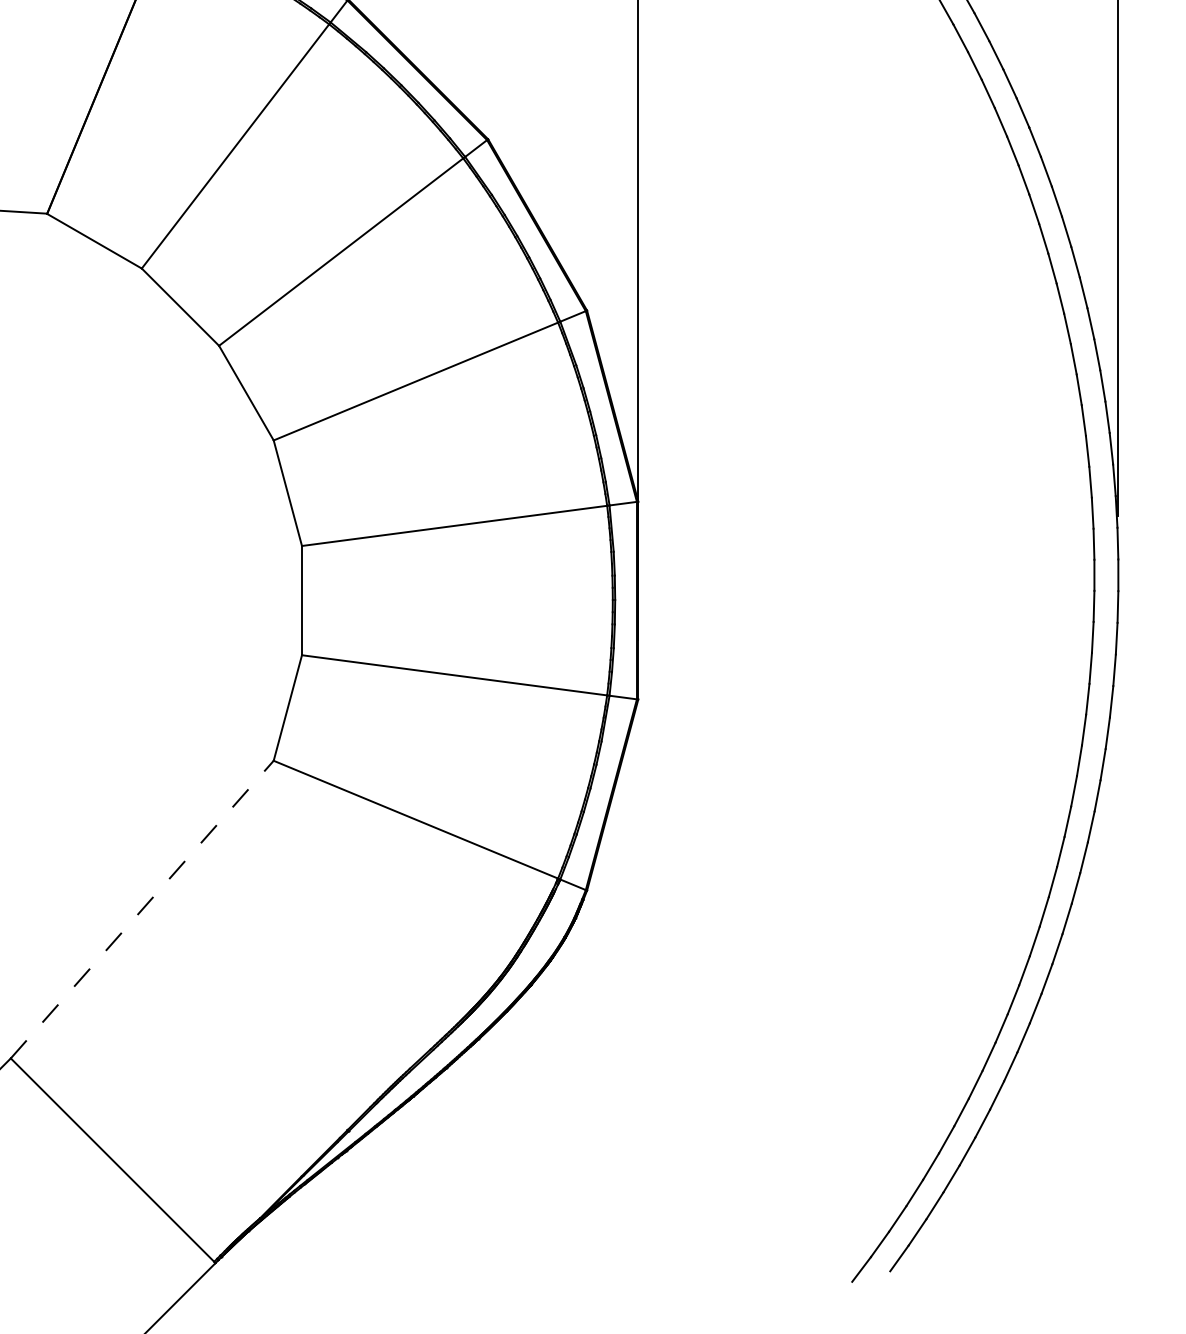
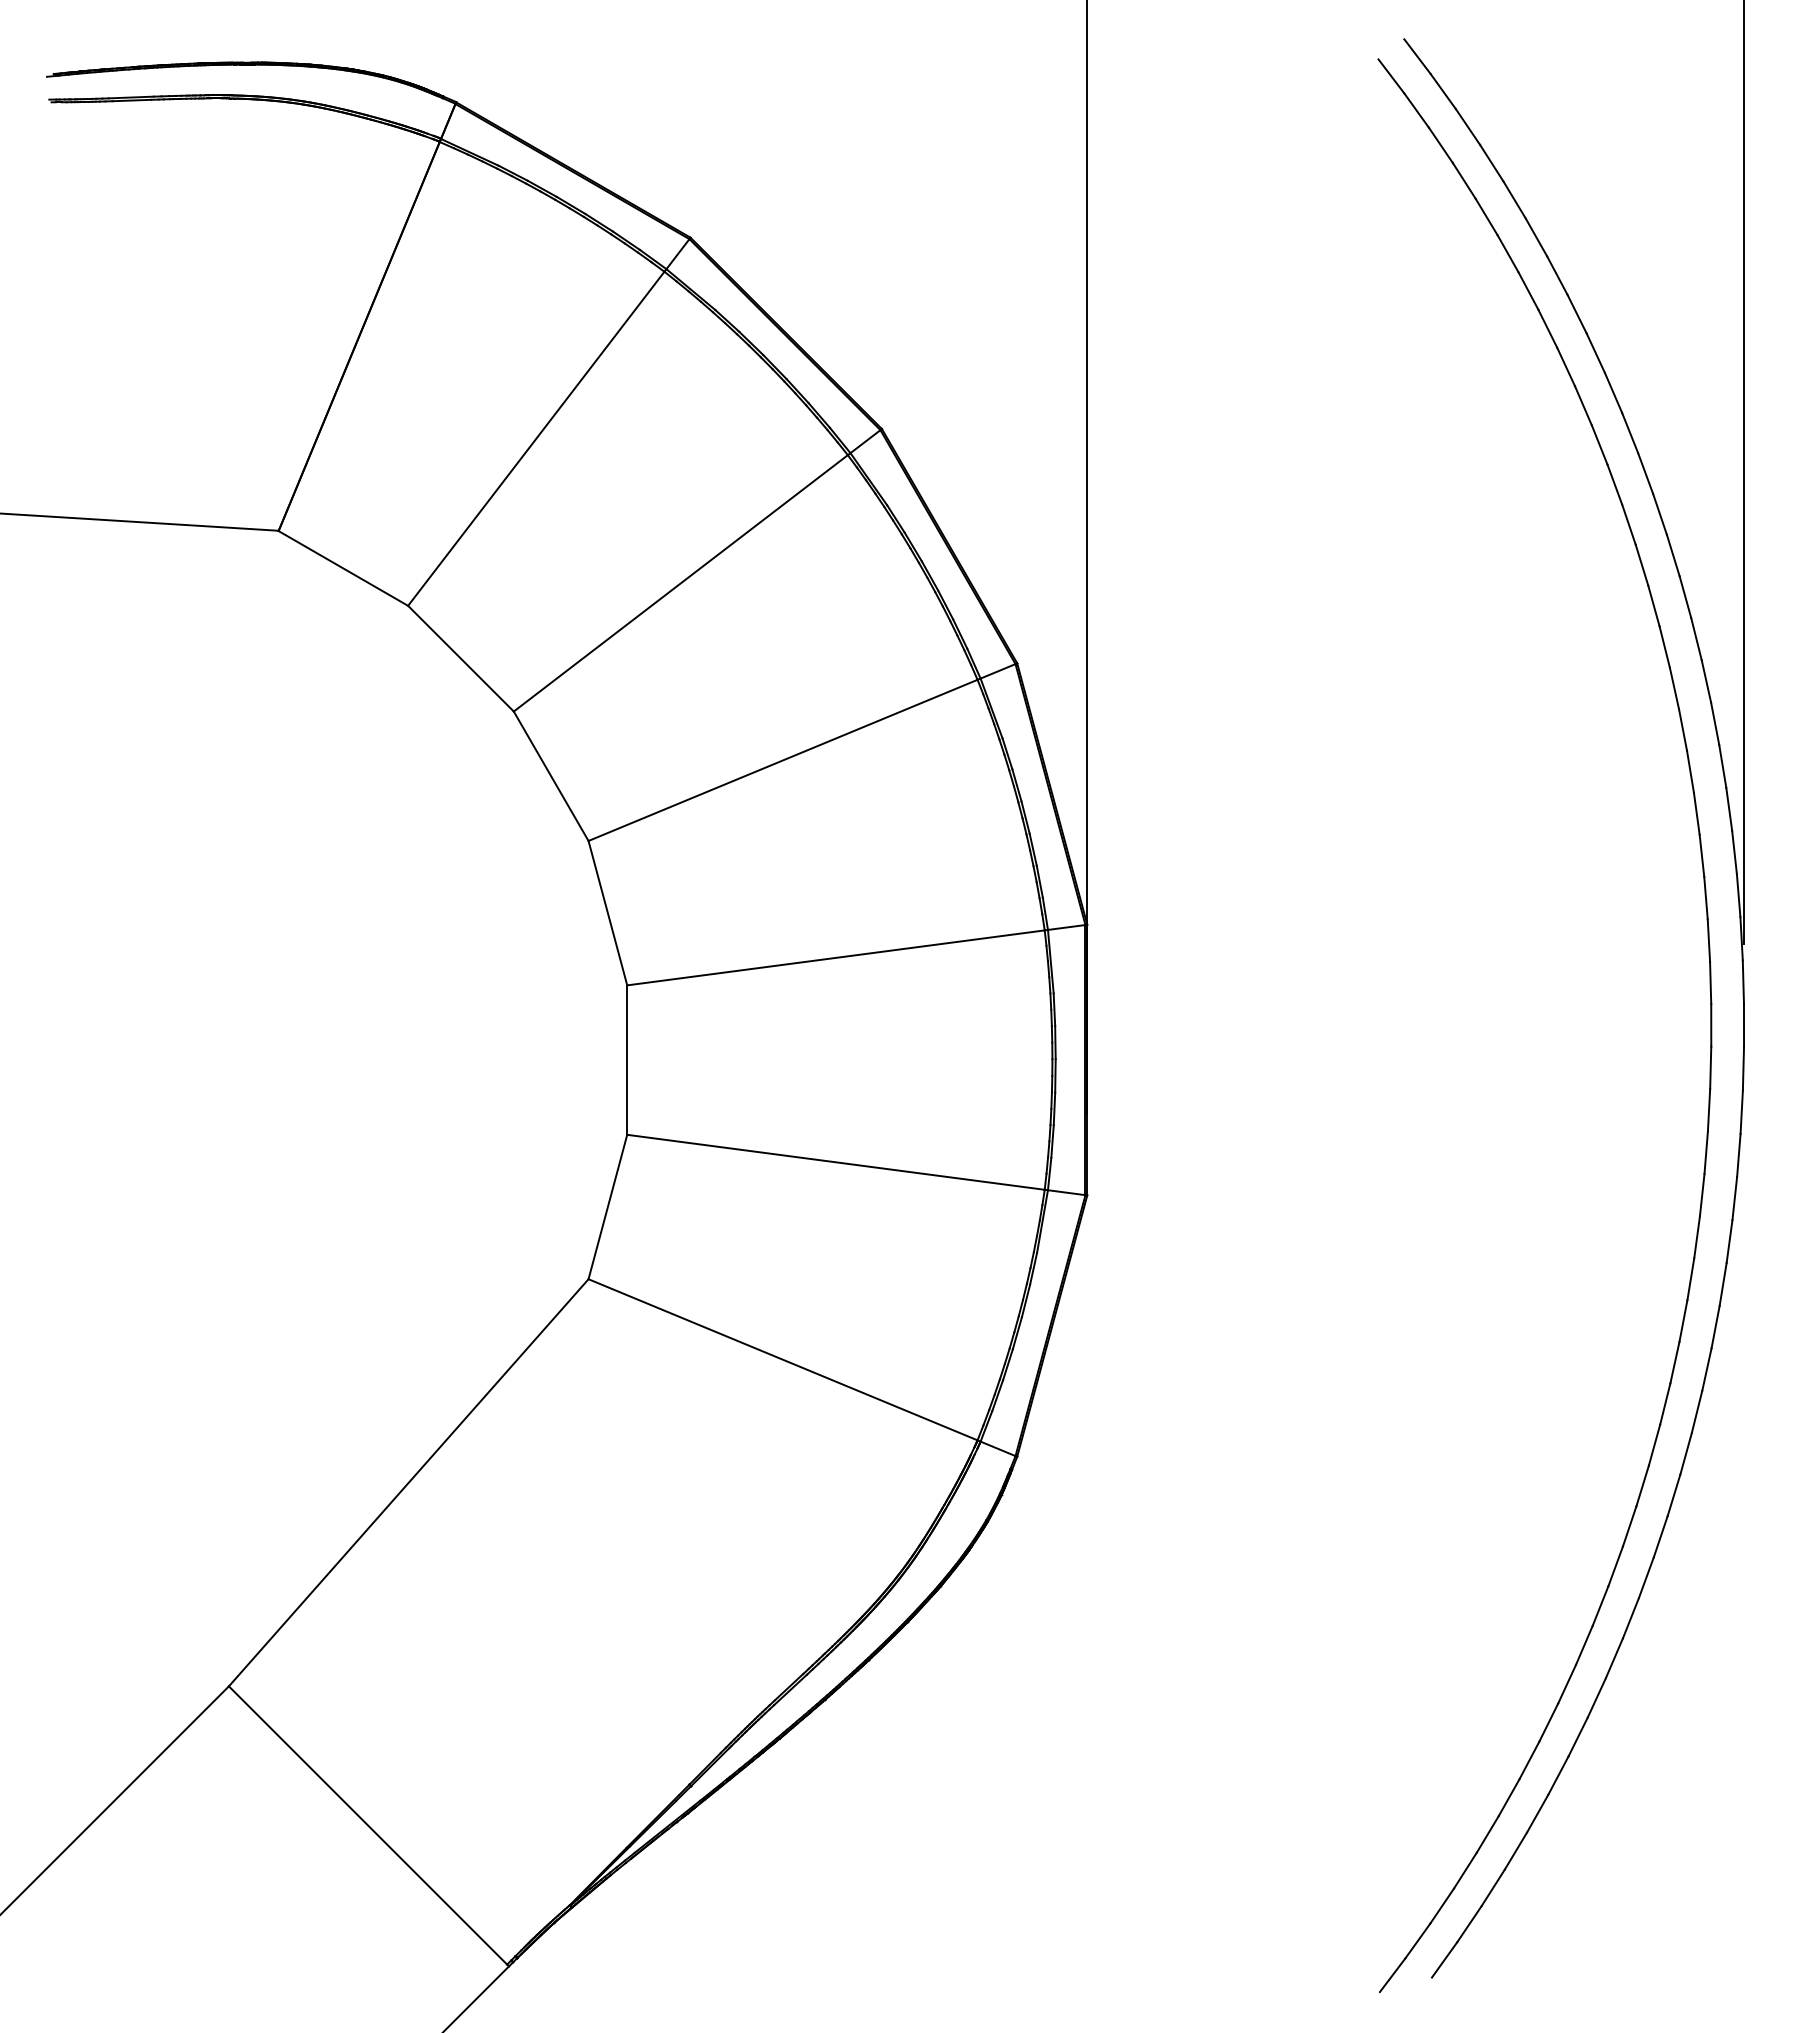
line: (142, 909) -> (408, 1482), dashed -> solid

